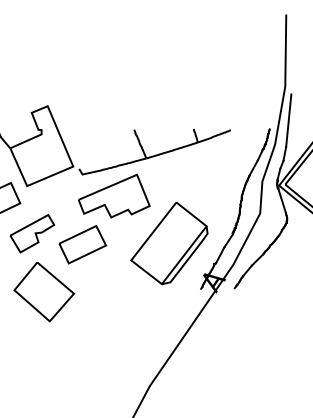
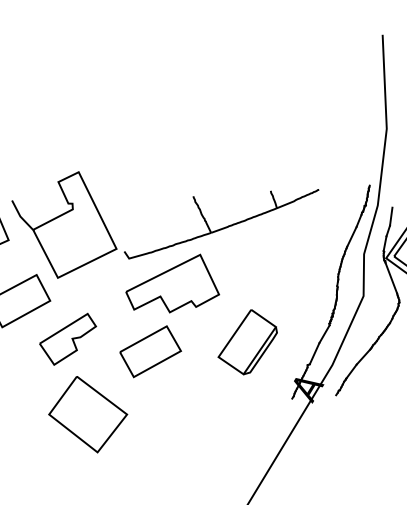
line: (288, 120) -> (393, 172), removed
part: (169, 243) -> (247, 341), size x0.6
part: (82, 244) -> (150, 351), moved

